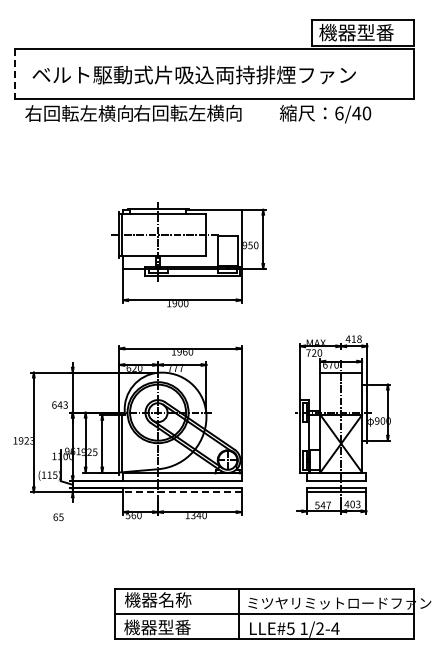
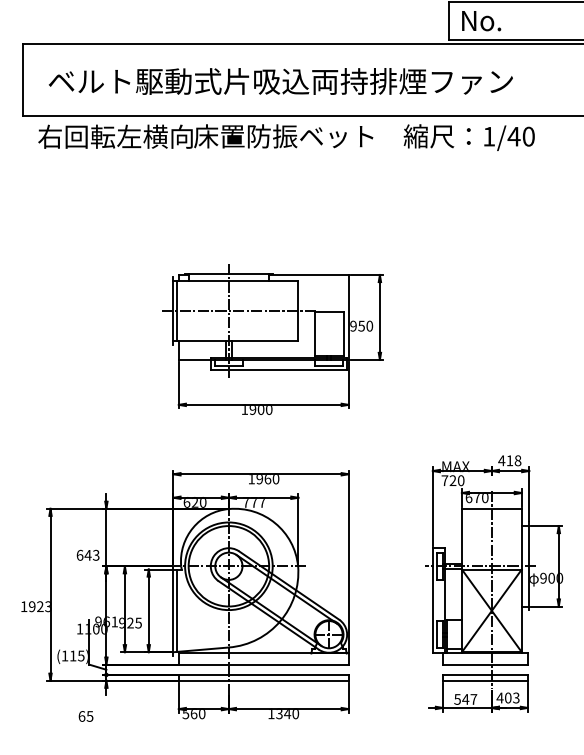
text: (356, 32) -> (513, 20), 機器型番 -> No.
line: (14, 73) -> (22, 79), dashed -> solid
text: (195, 112) -> (282, 135), 右回転左横向 -> 床置防振ベット
text: (339, 113) -> (489, 136), 6/40 -> 1/40
line: (181, 492) -> (262, 680), dashed -> solid

